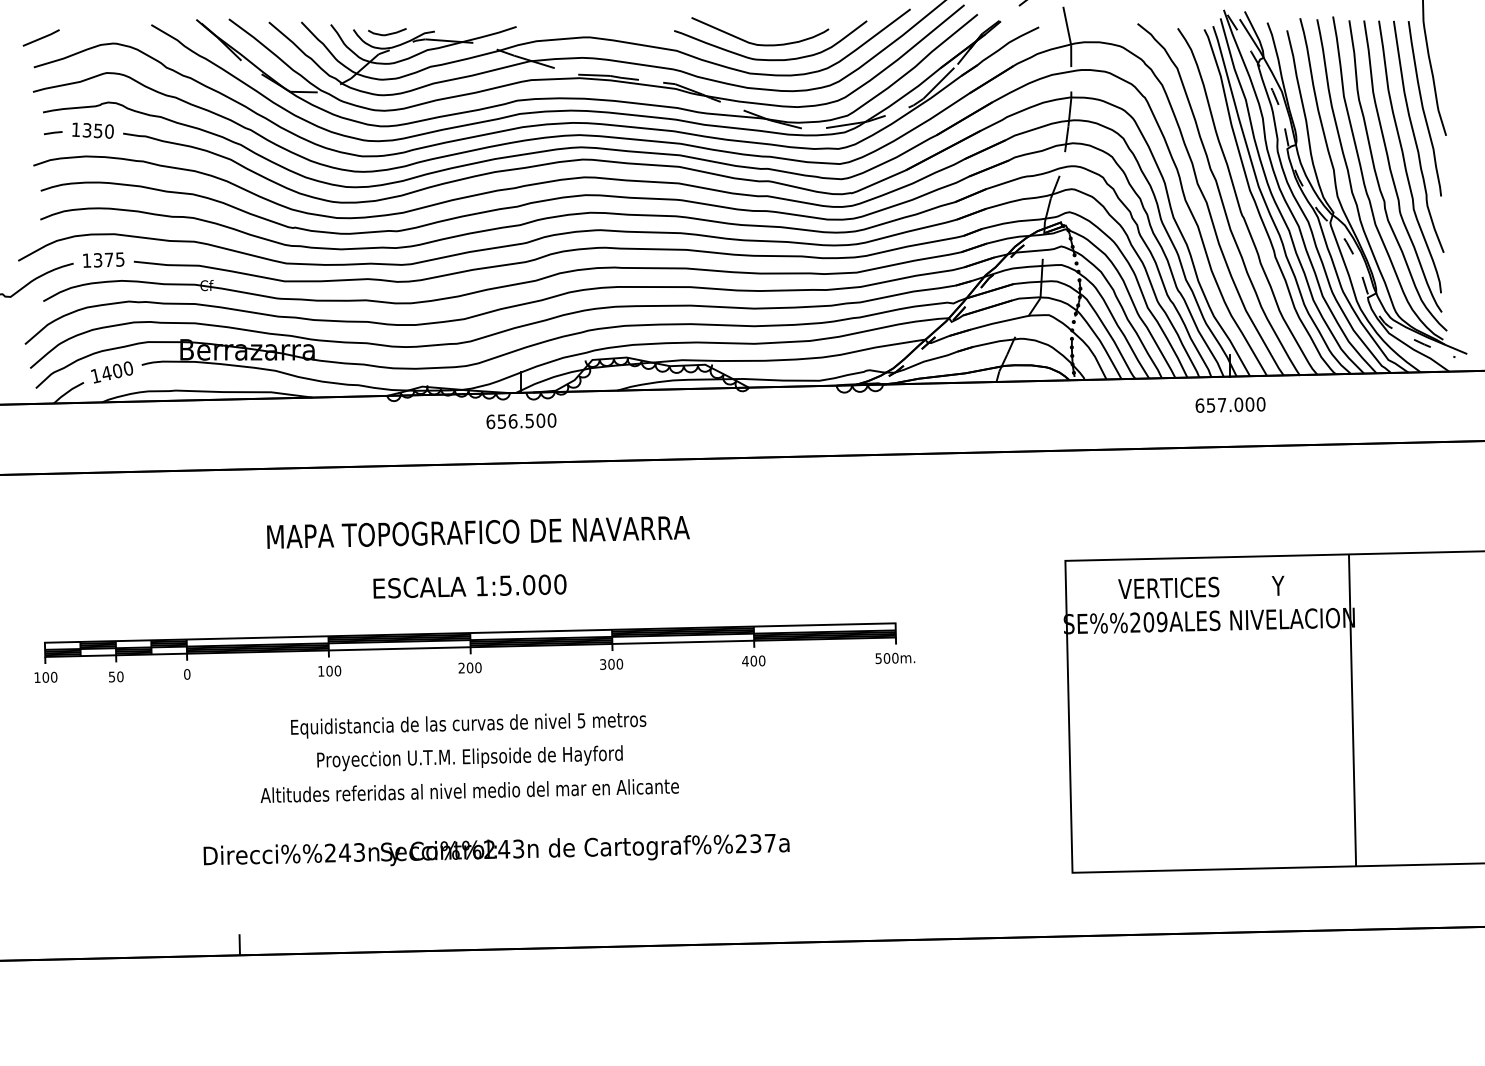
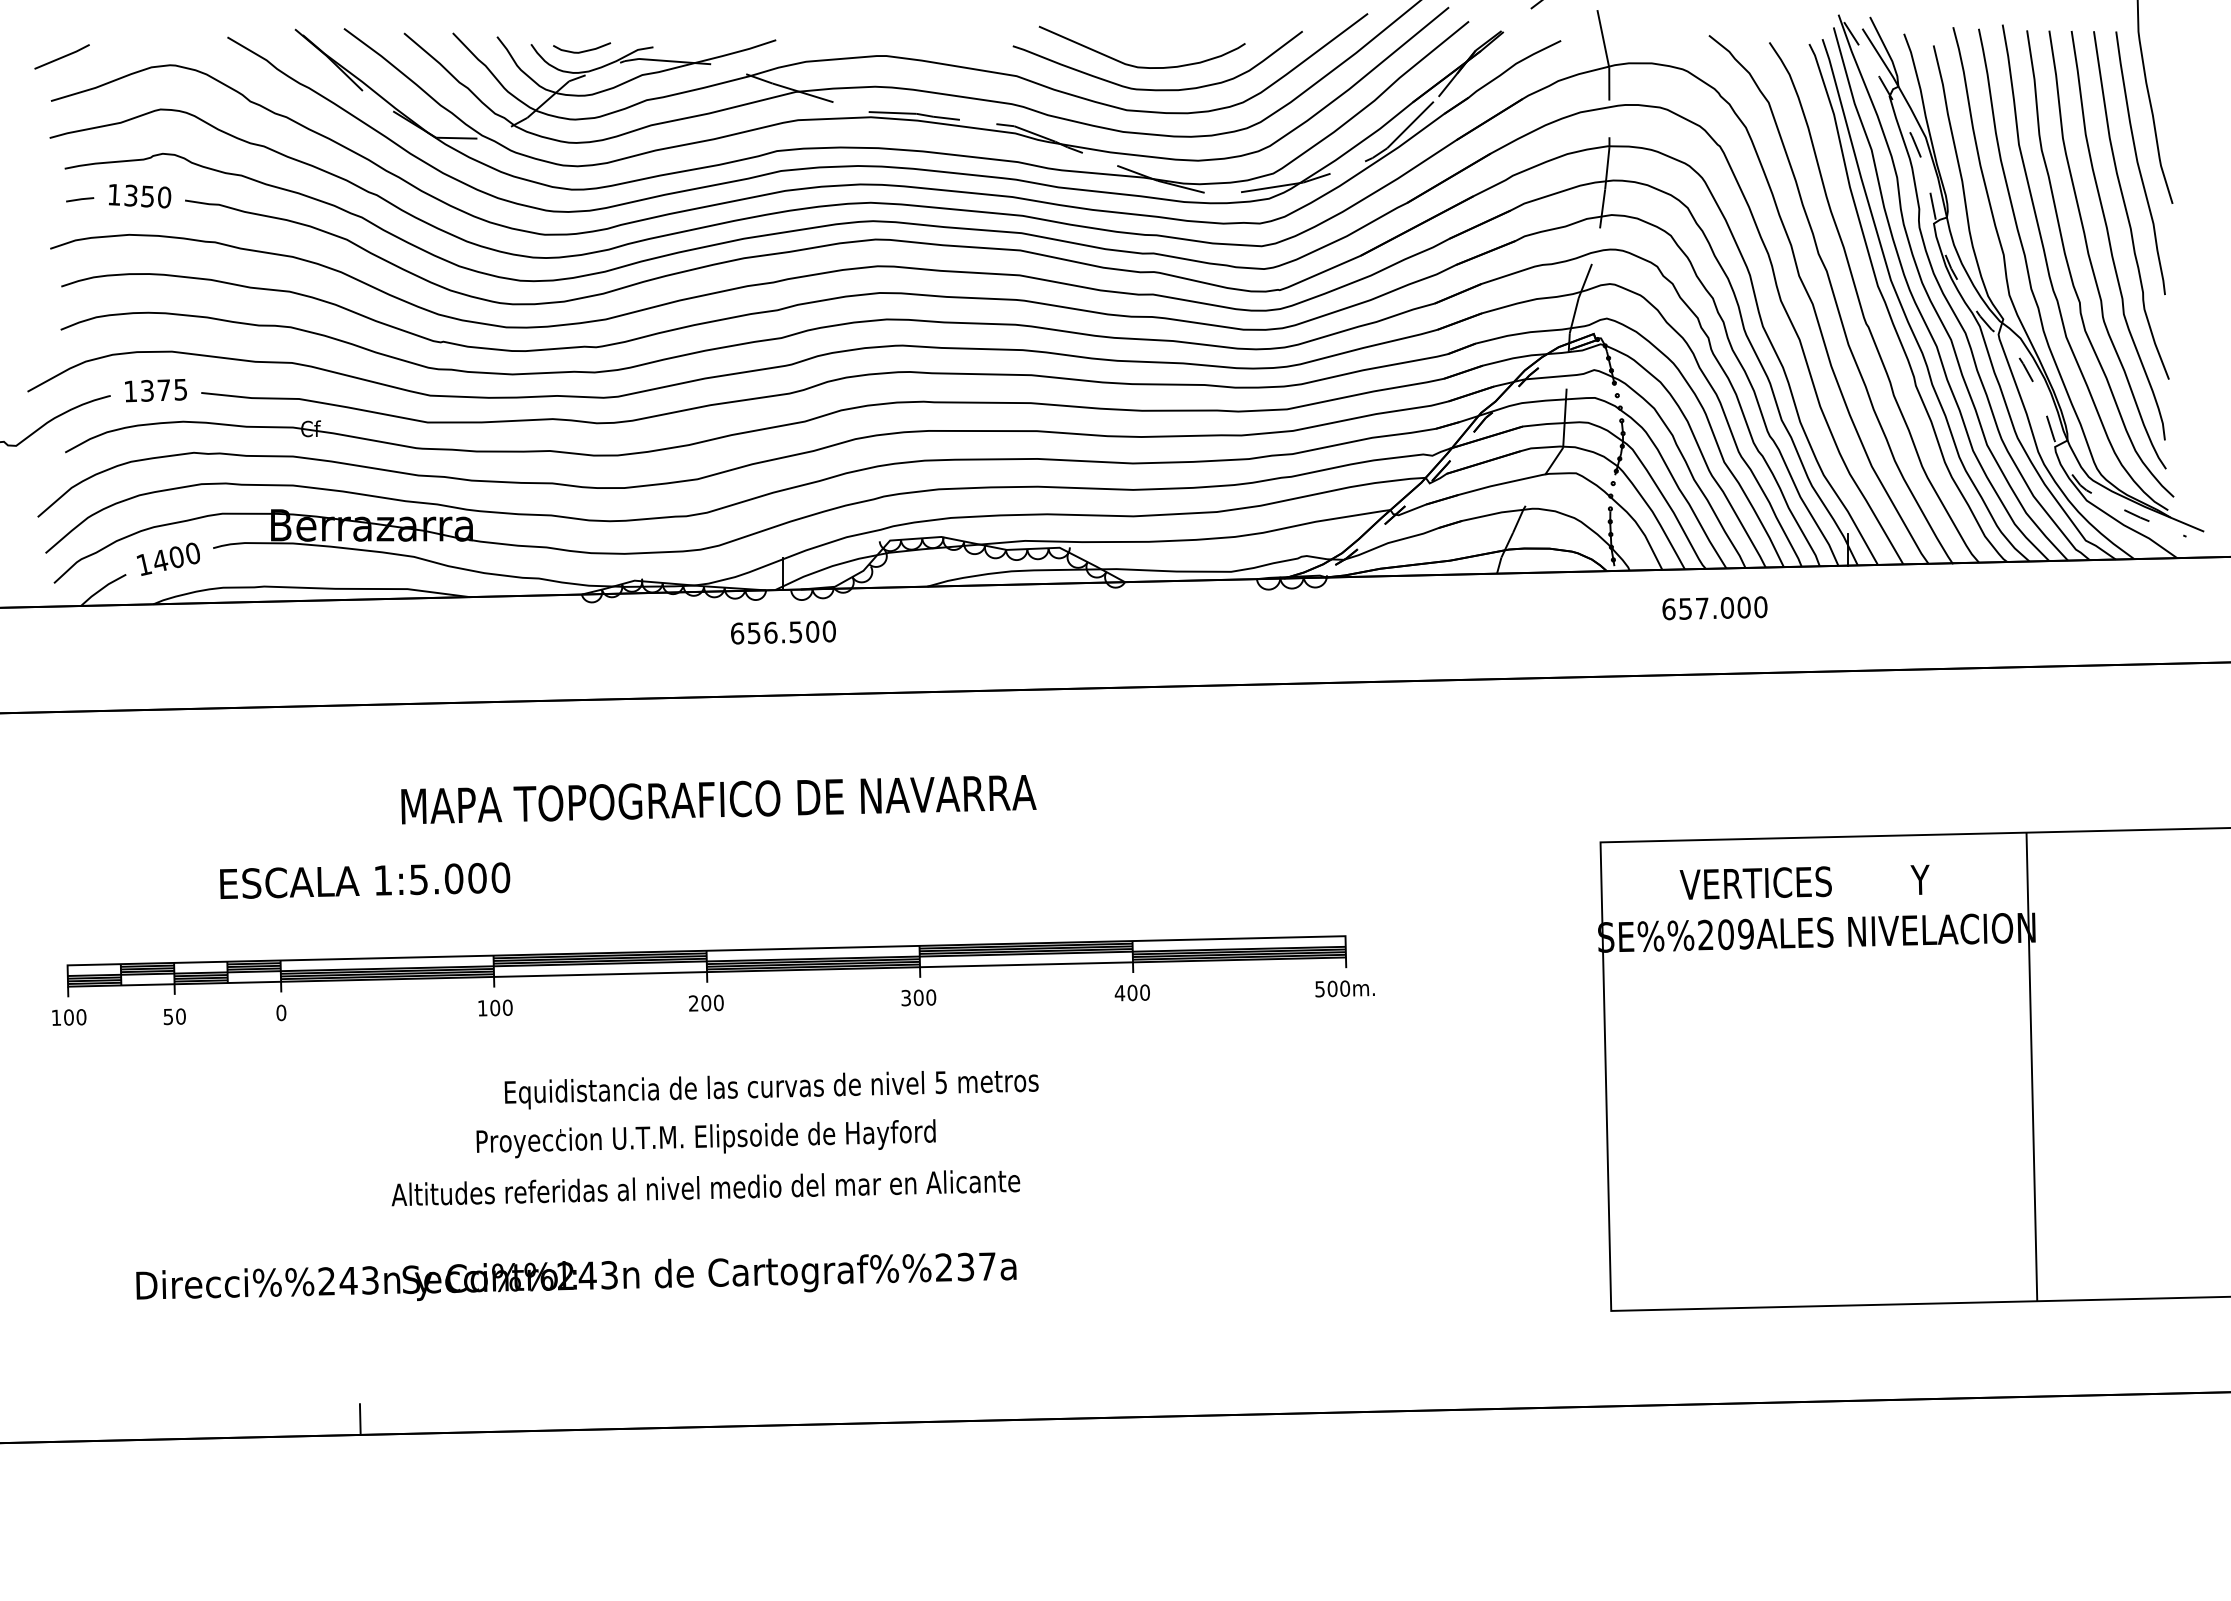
text: (1230, 404) -> (1714, 607), moved
text: (469, 586) -> (364, 880), moved
text: (468, 725) -> (771, 1089), moved
text: (496, 850) -> (576, 1277), moved

